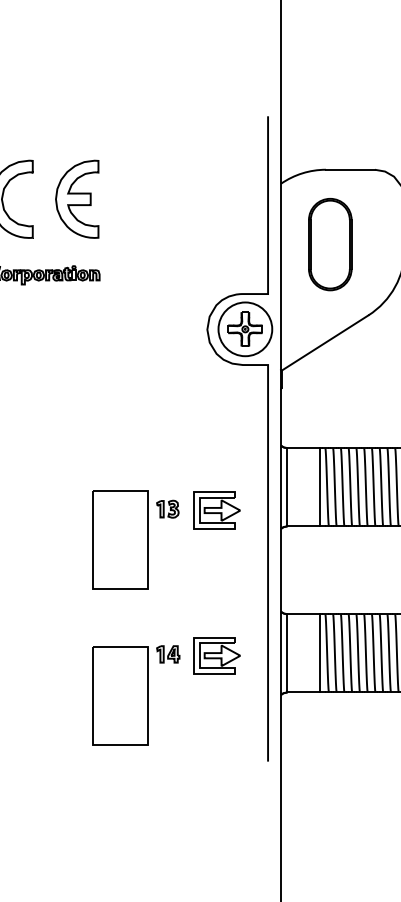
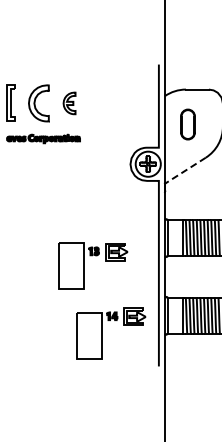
part: (76, 199) -> (69, 103), size x0.6
part: (329, 244) -> (187, 124), size x0.7
line: (324, 342) -> (185, 170), solid -> dashed
part: (147, 539) -> (84, 265), moved

